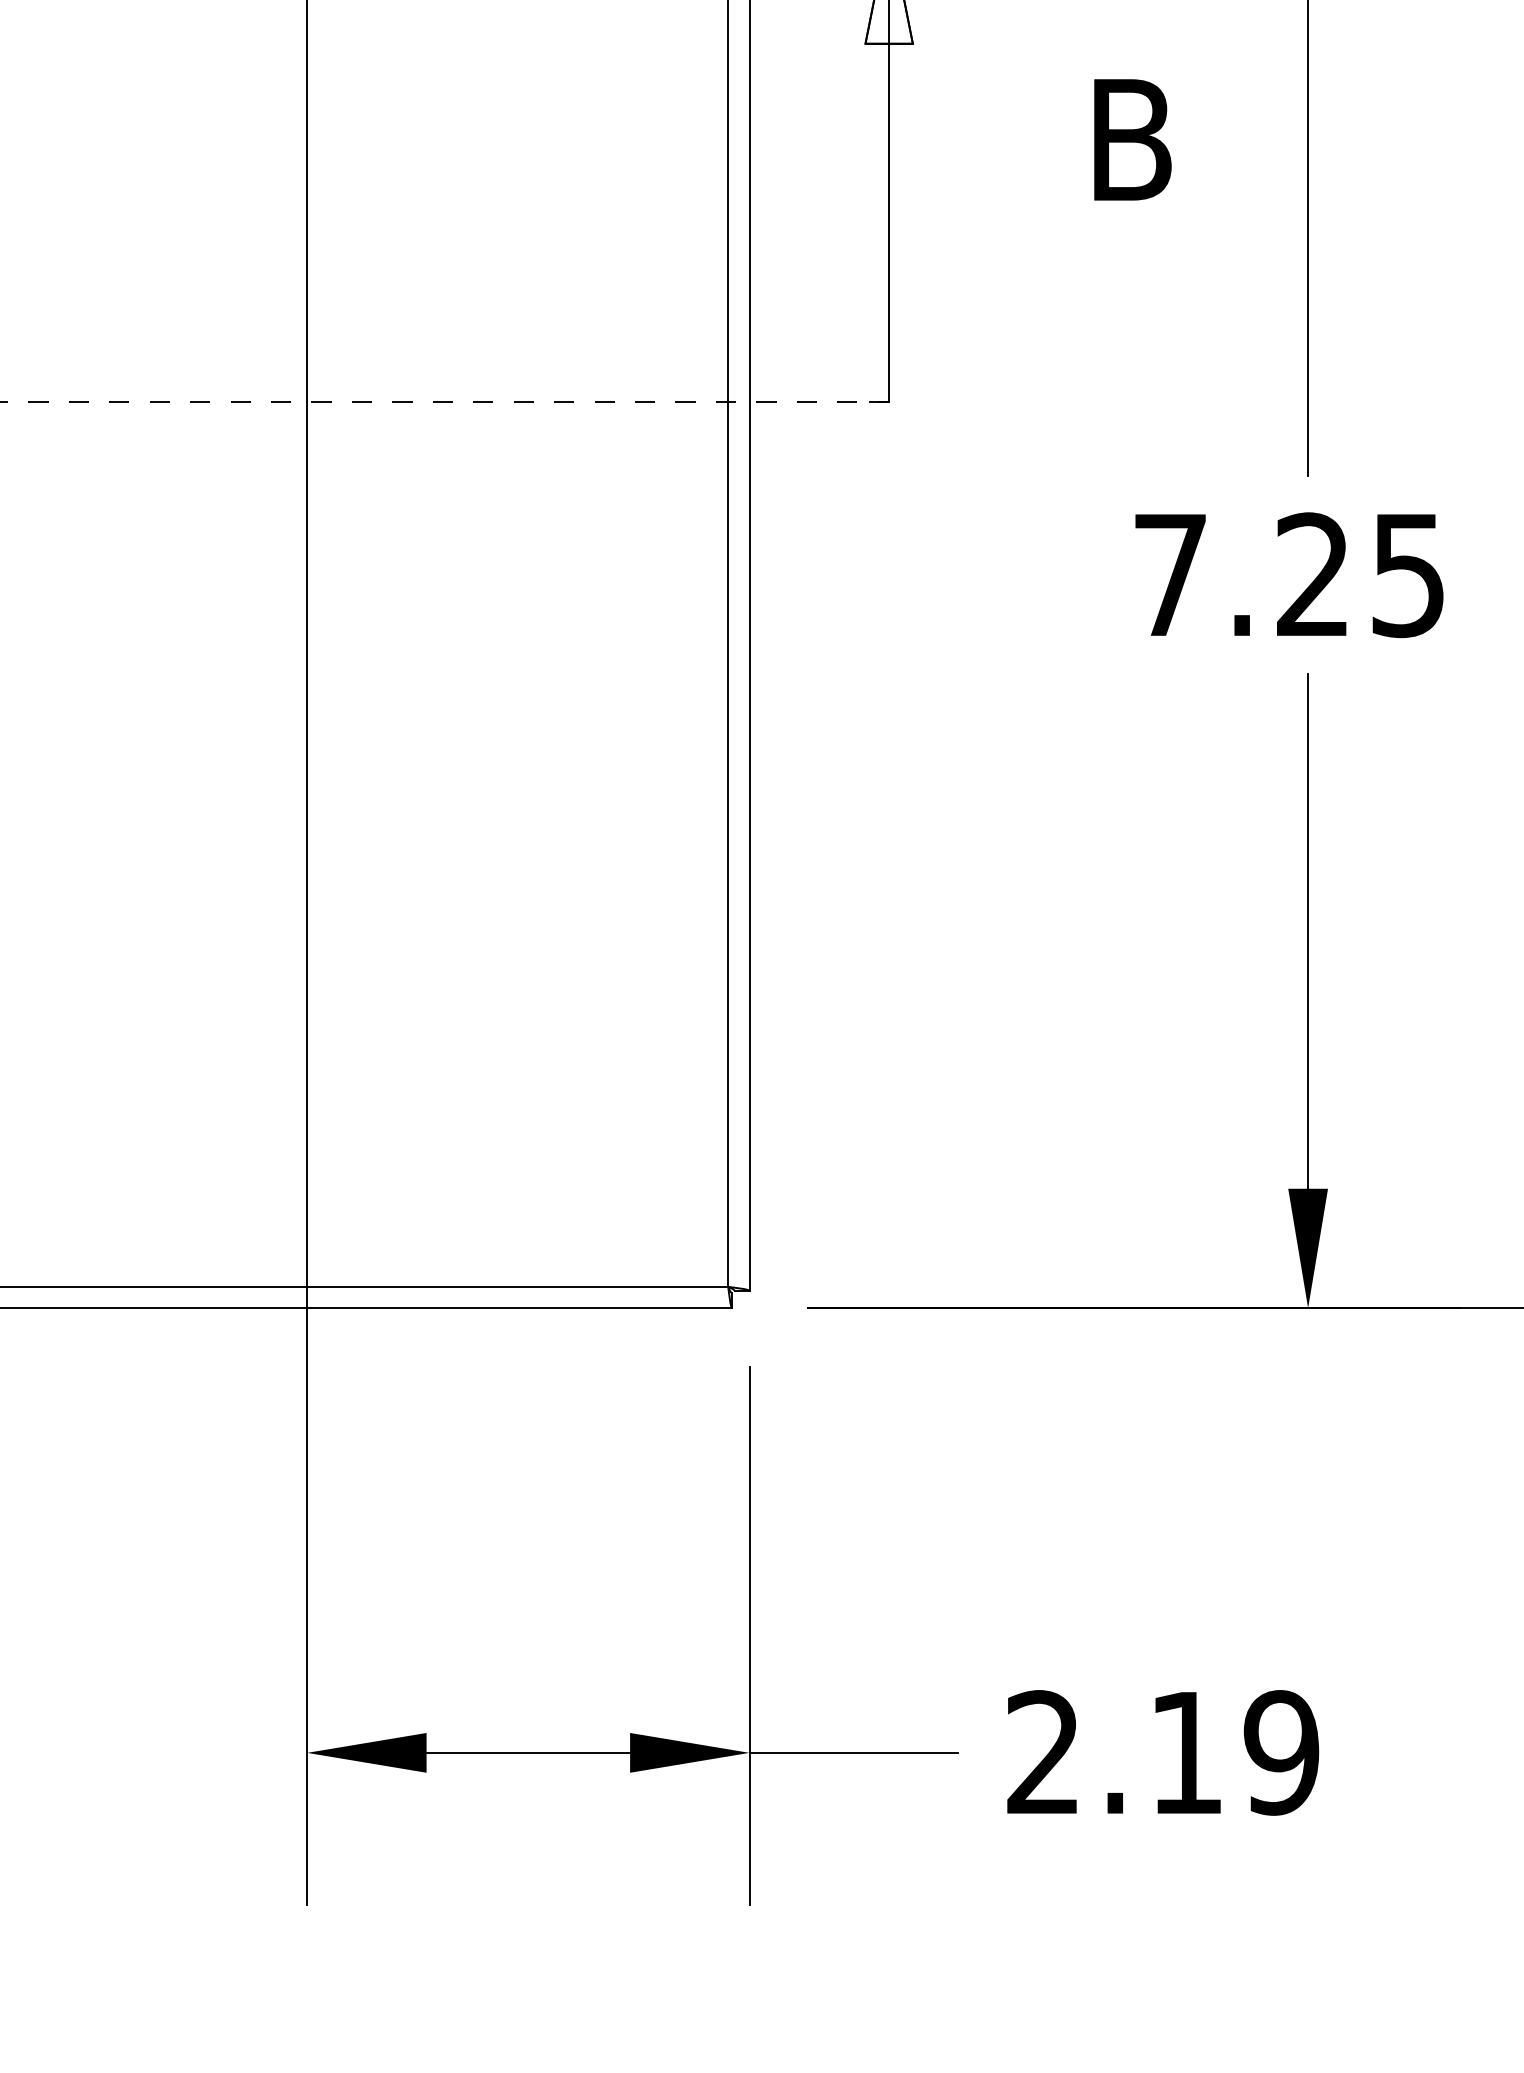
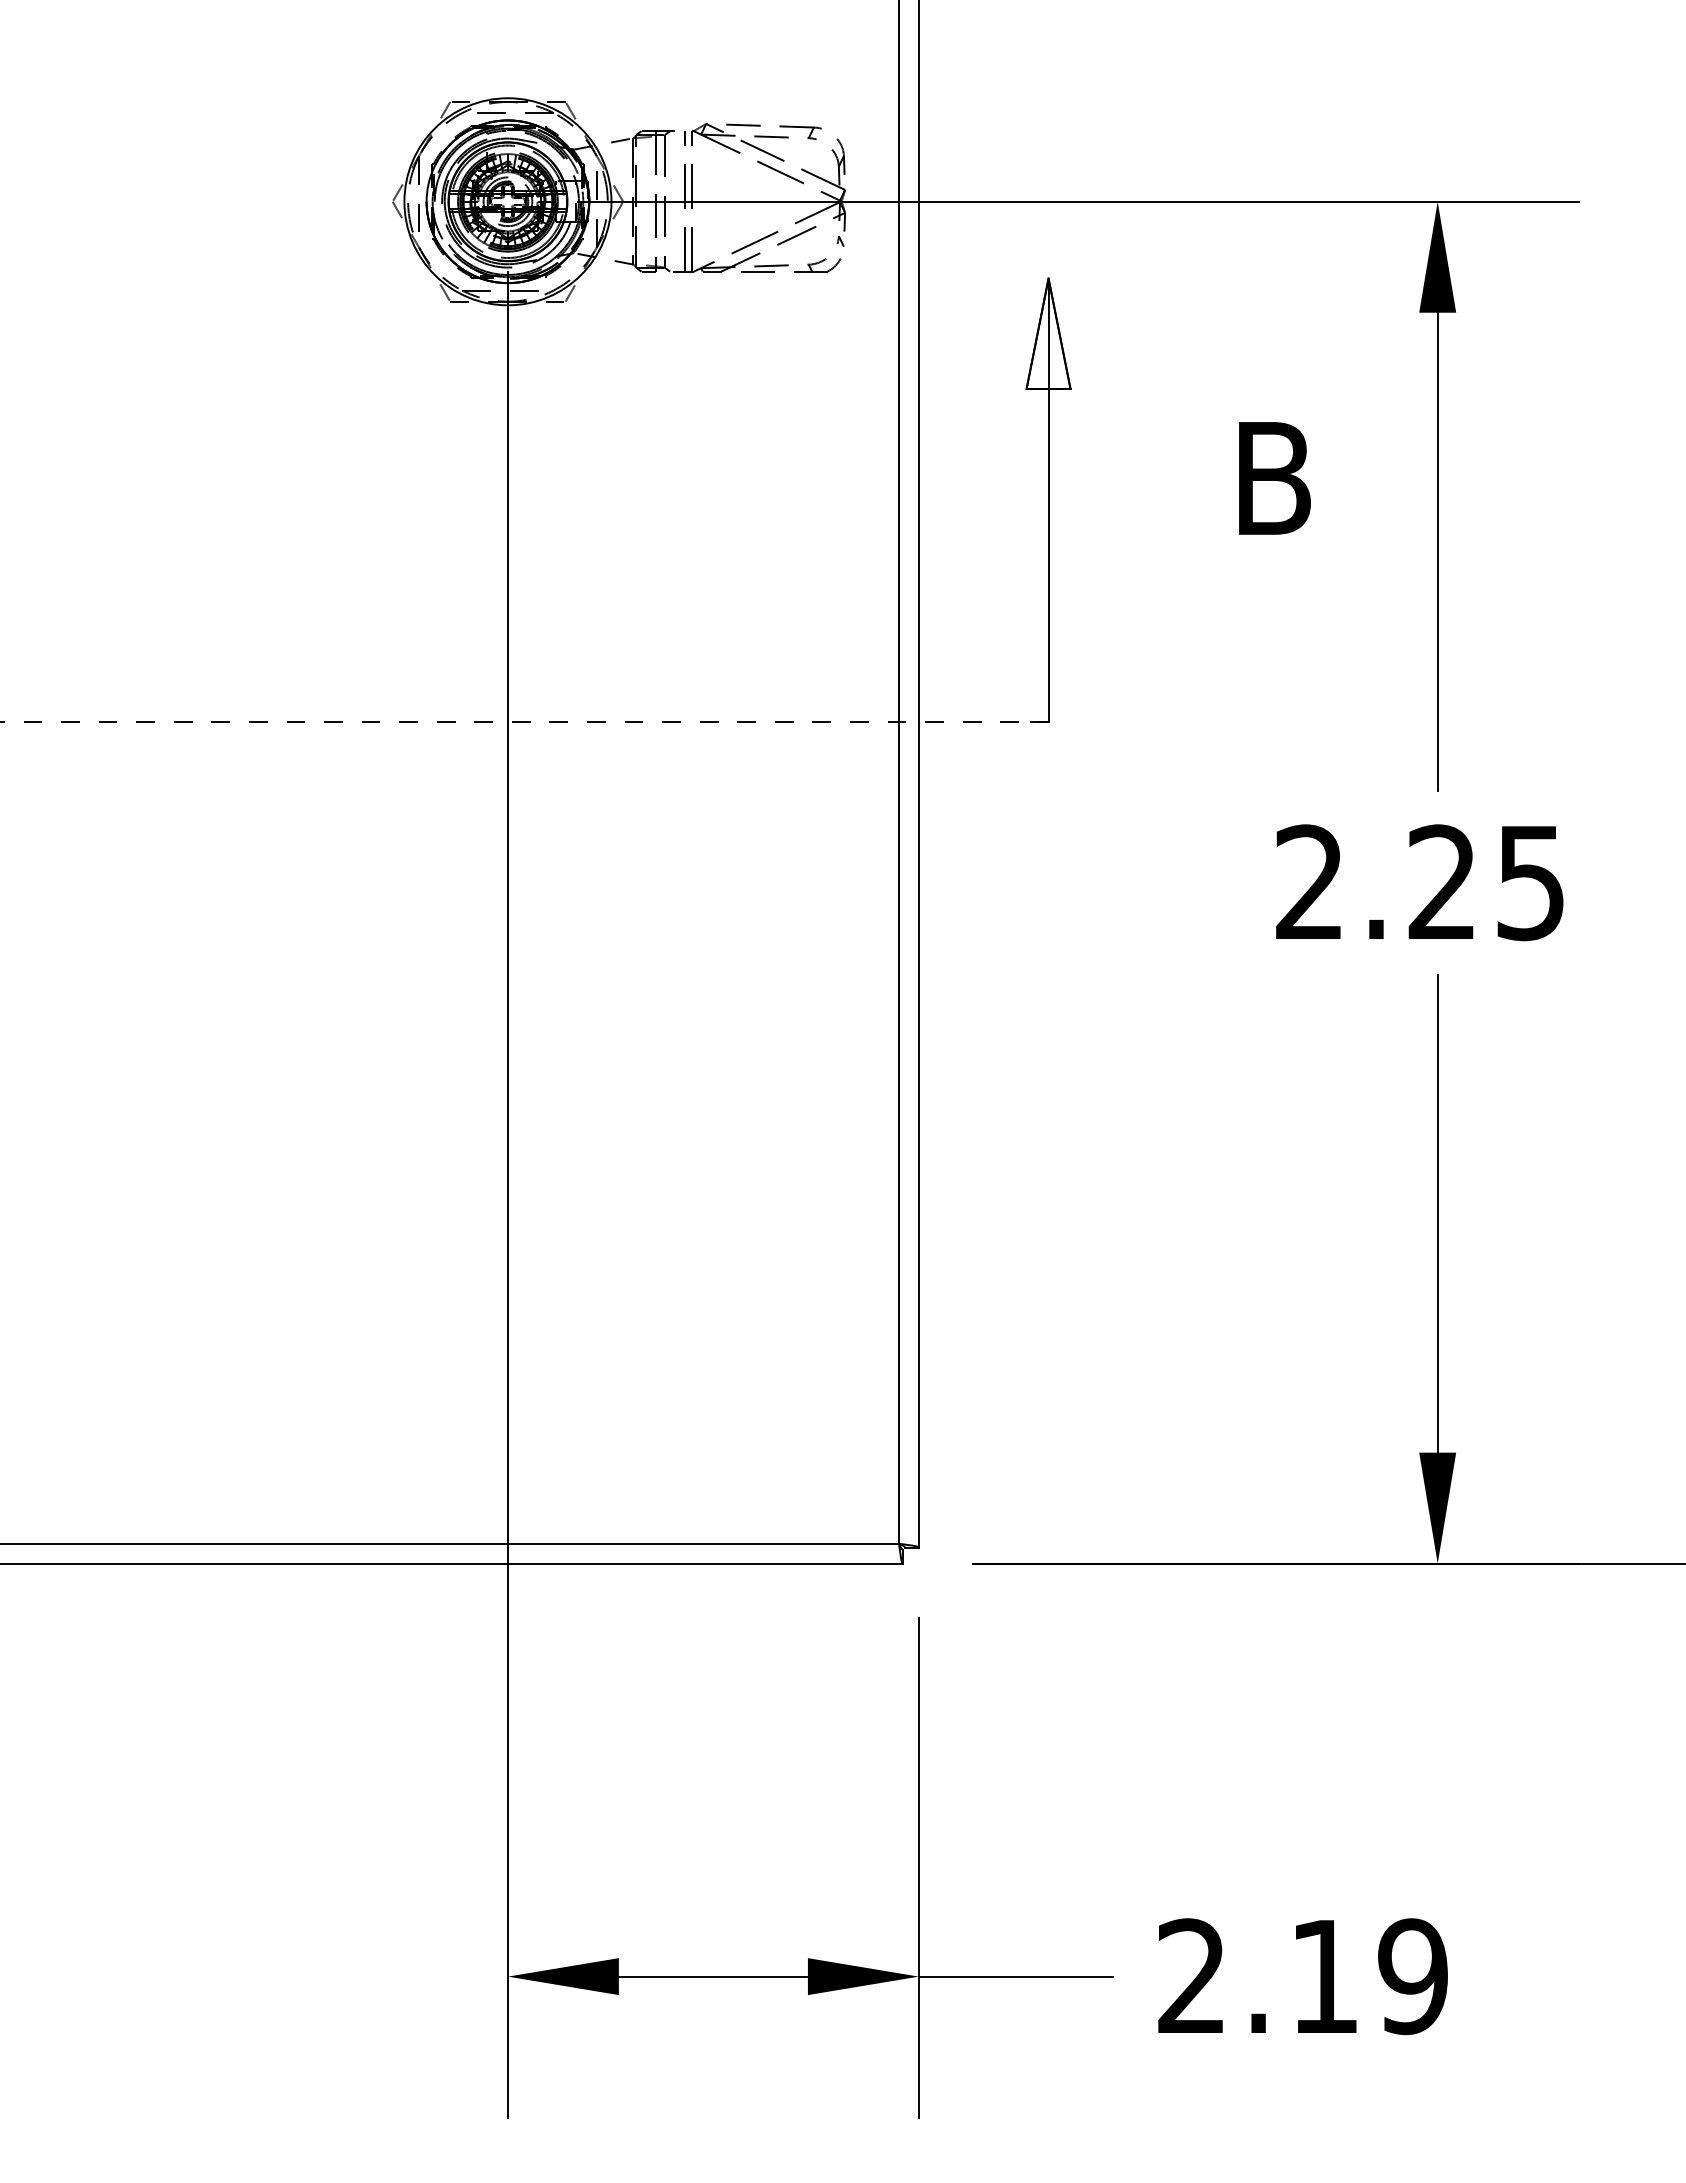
text: (1170, 573) -> (1309, 881), 7.25 -> 2.25

